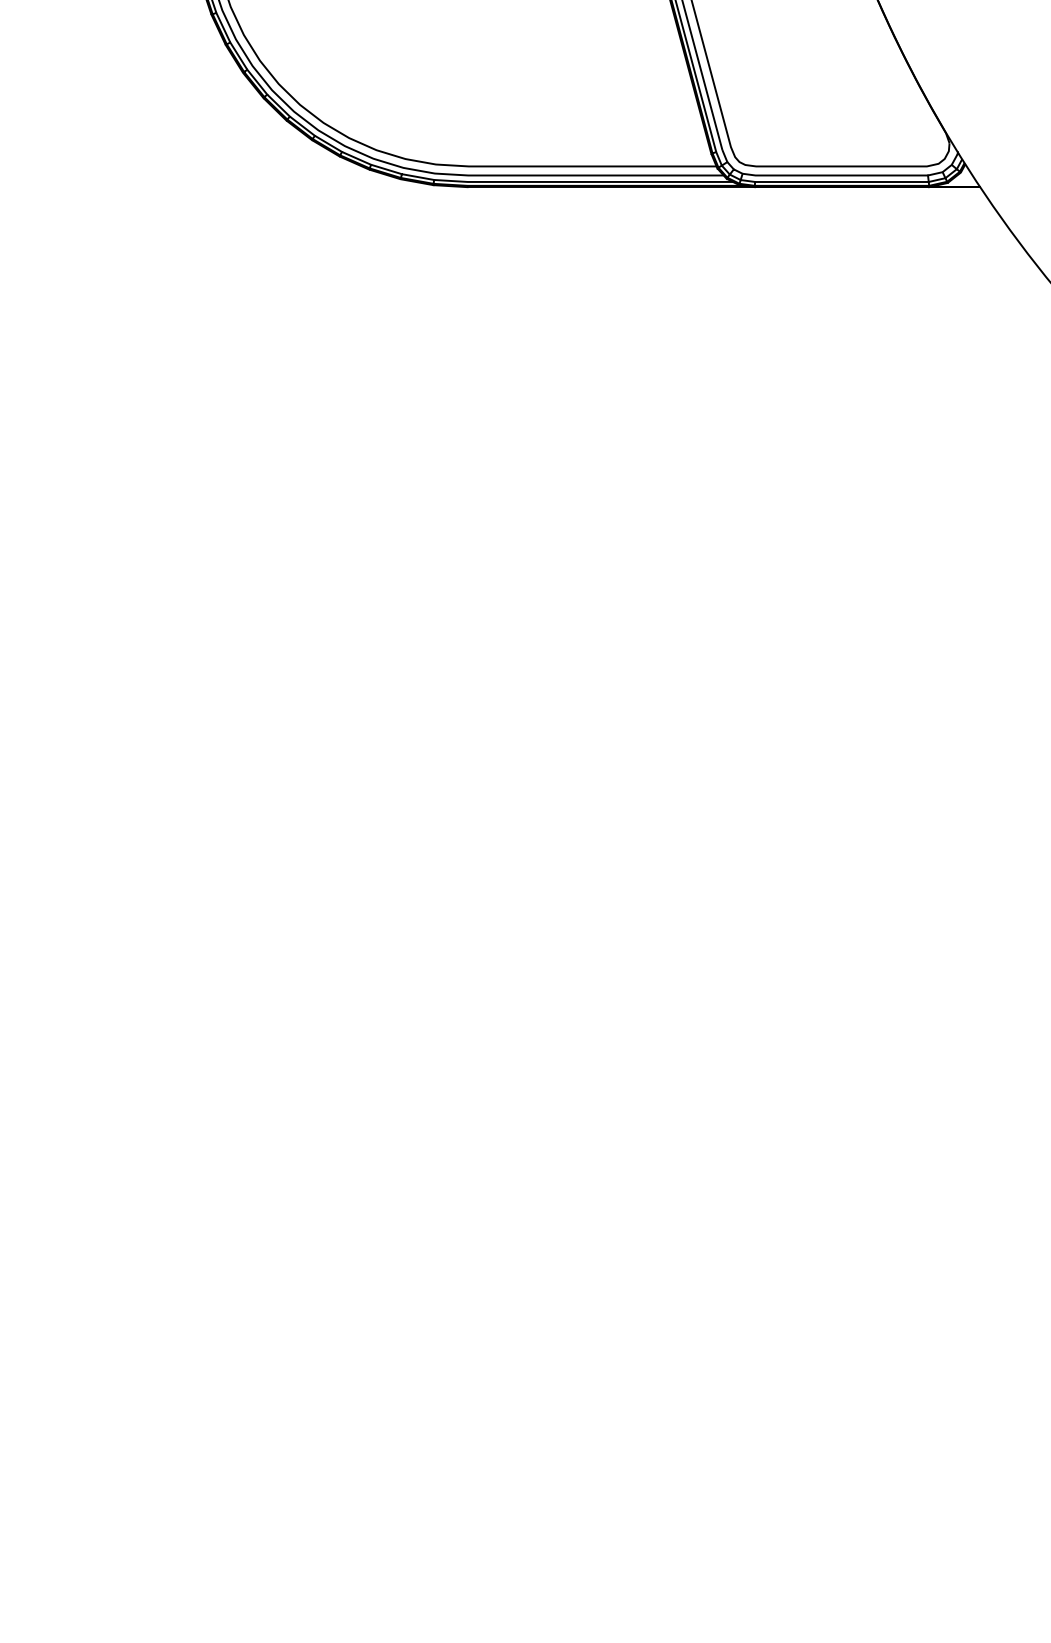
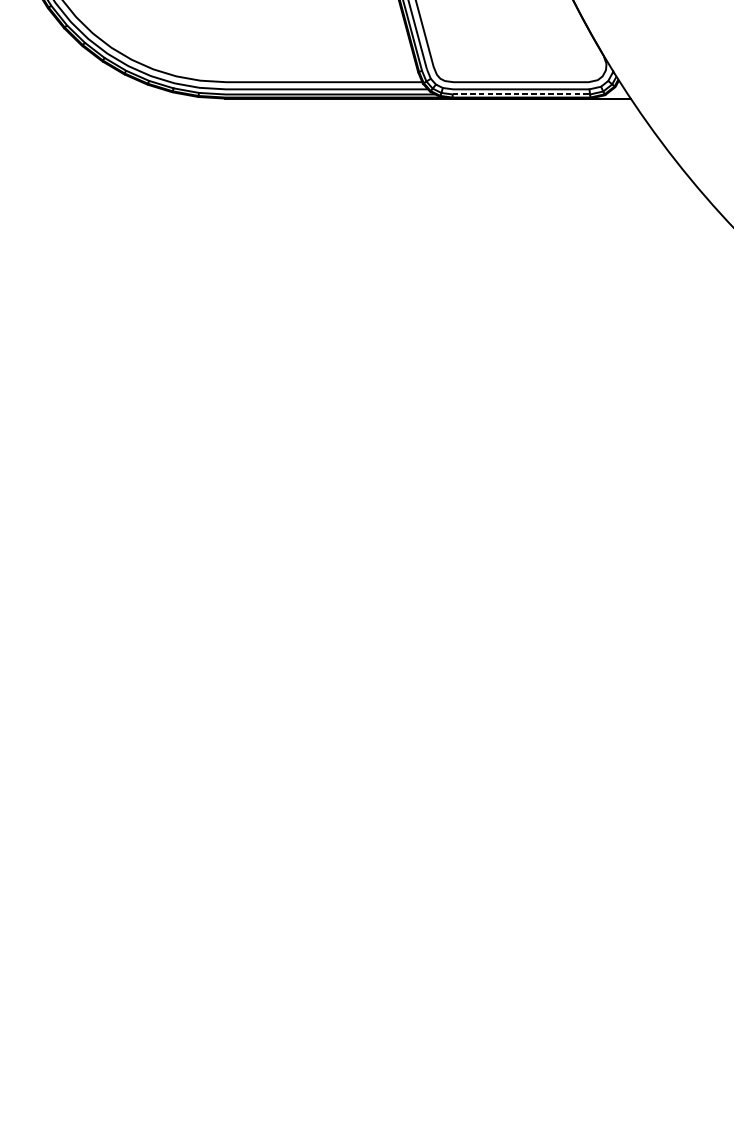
line: (841, 181) -> (521, 94), solid -> dashed

